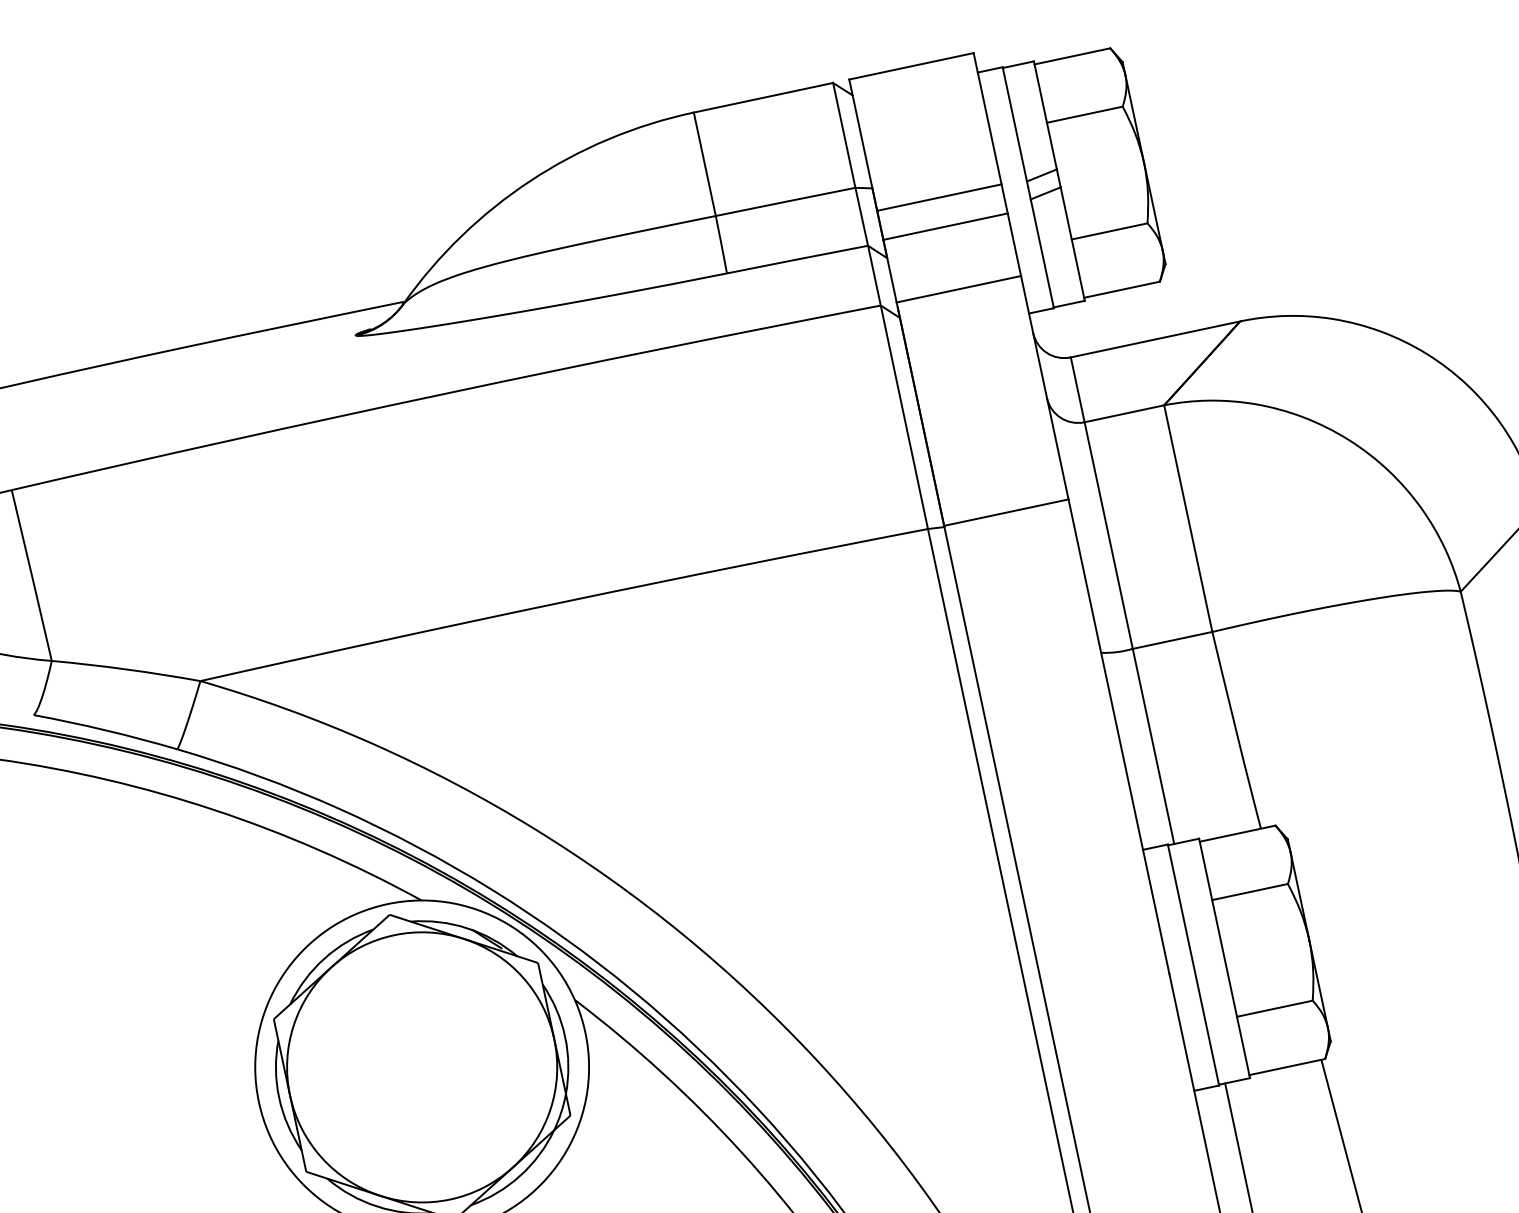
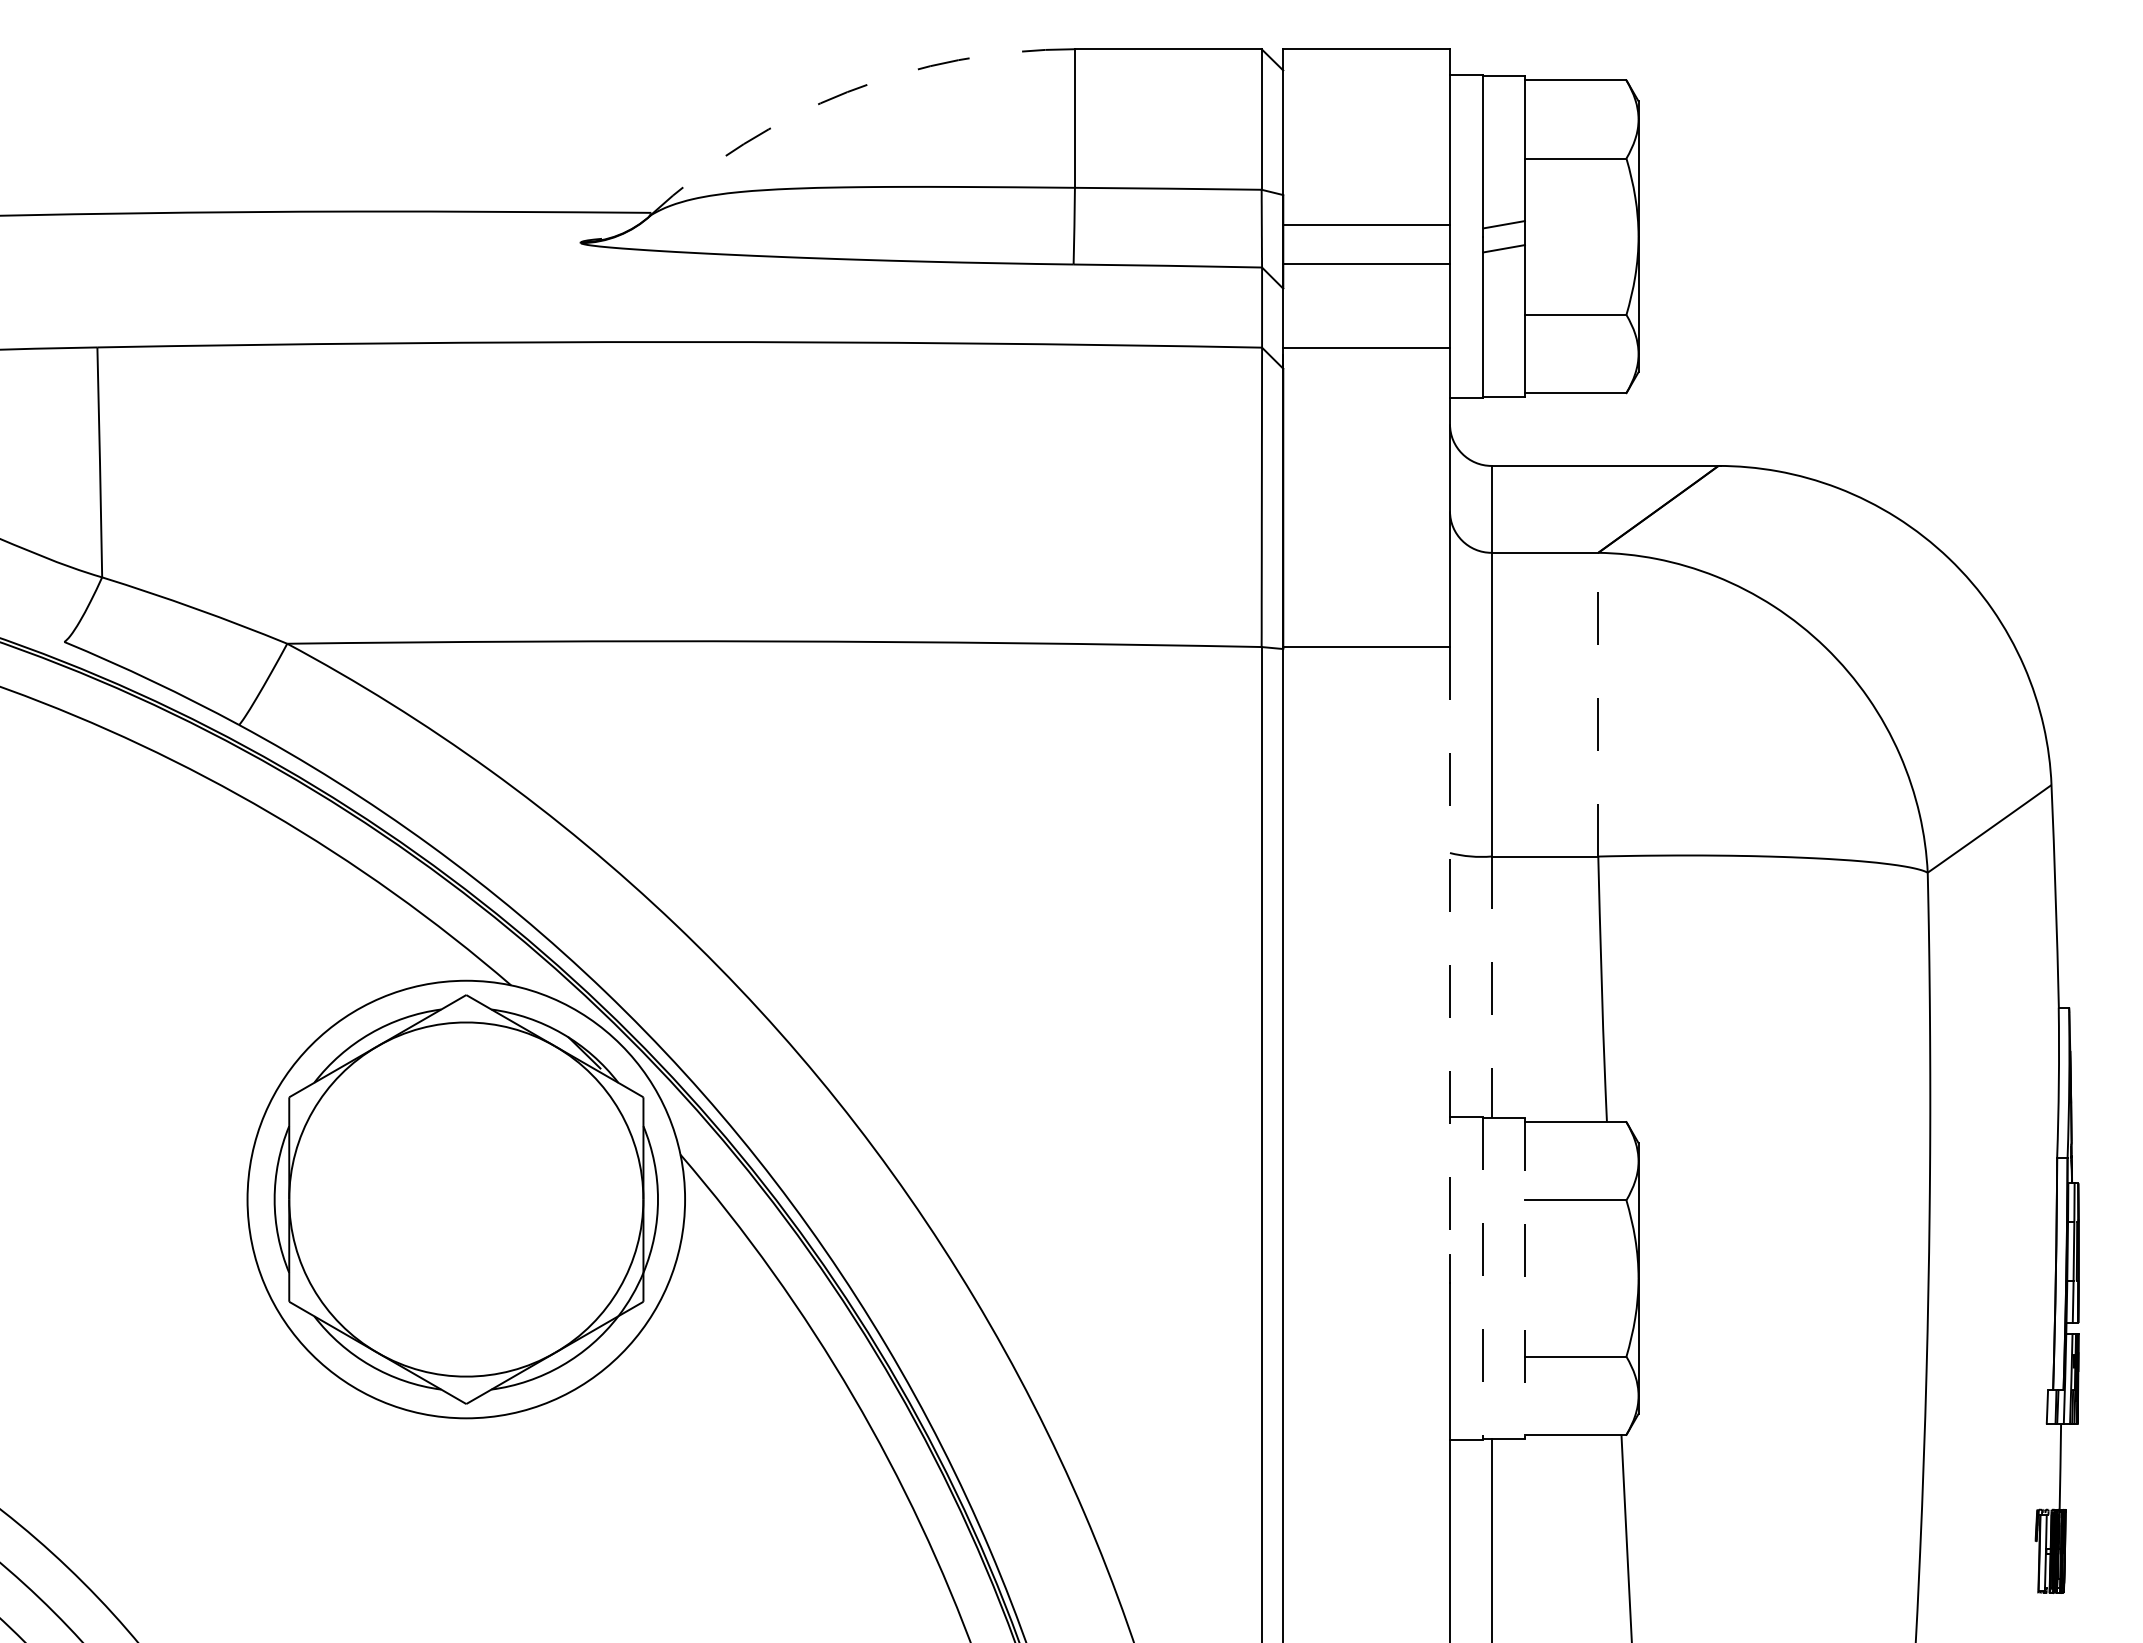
arc: (530, 180) -> (847, 92), solid -> dashed
line: (1188, 518) -> (1598, 704), solid -> dashed
line: (1117, 726) -> (1450, 951), solid -> dashed
line: (1153, 746) -> (1491, 987), solid -> dashed
line: (1224, 959) -> (1524, 1279), solid -> dashed
line: (1193, 965) -> (1483, 1279), solid -> dashed

